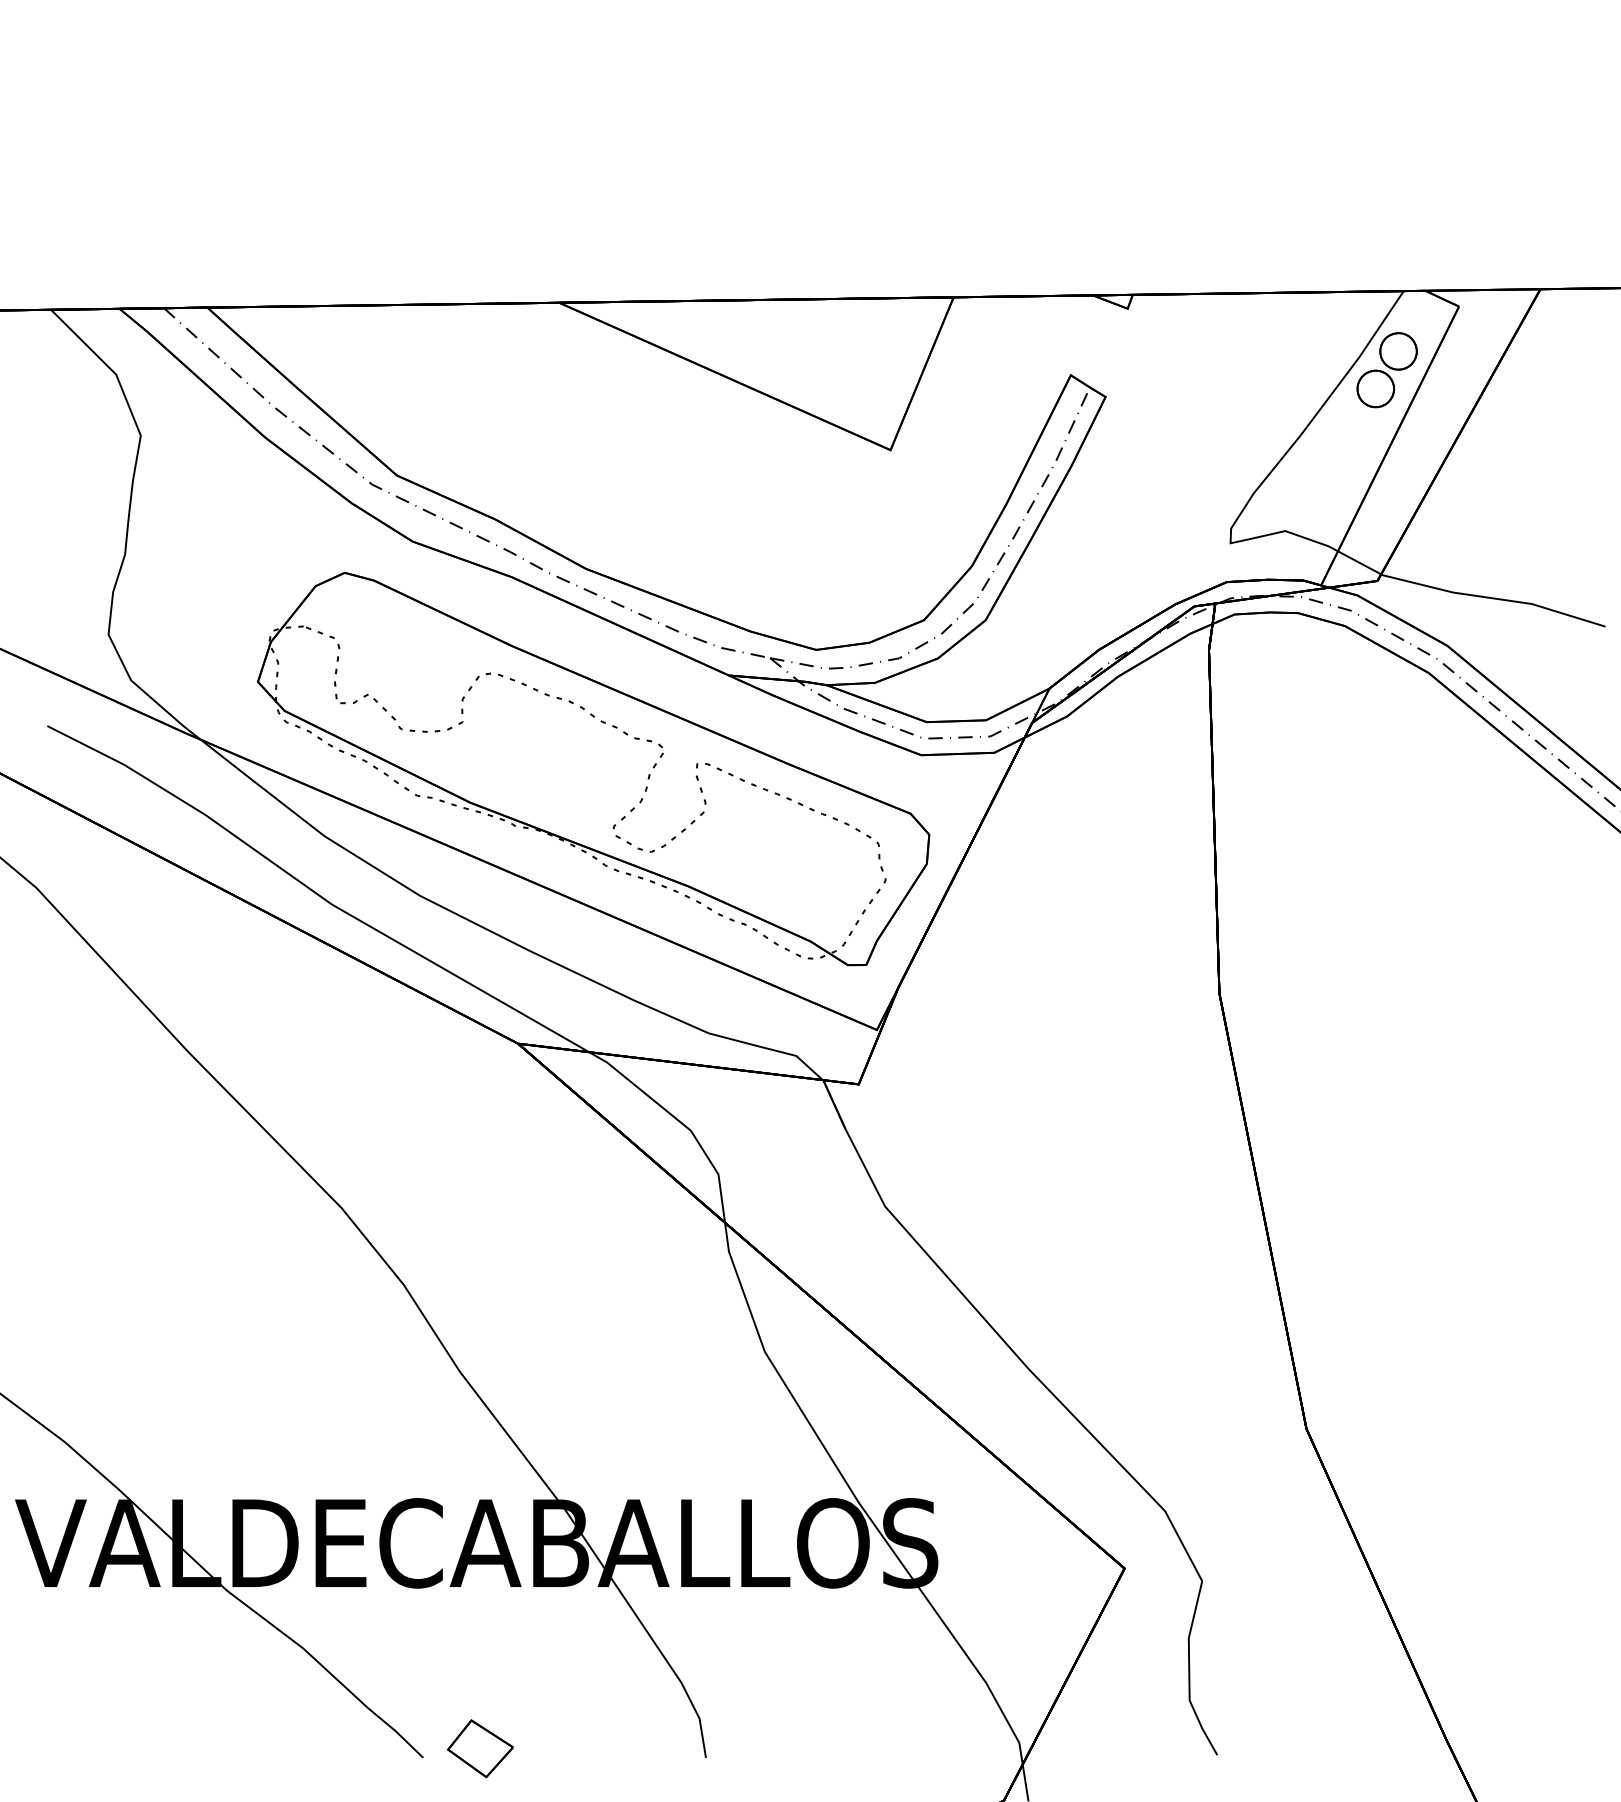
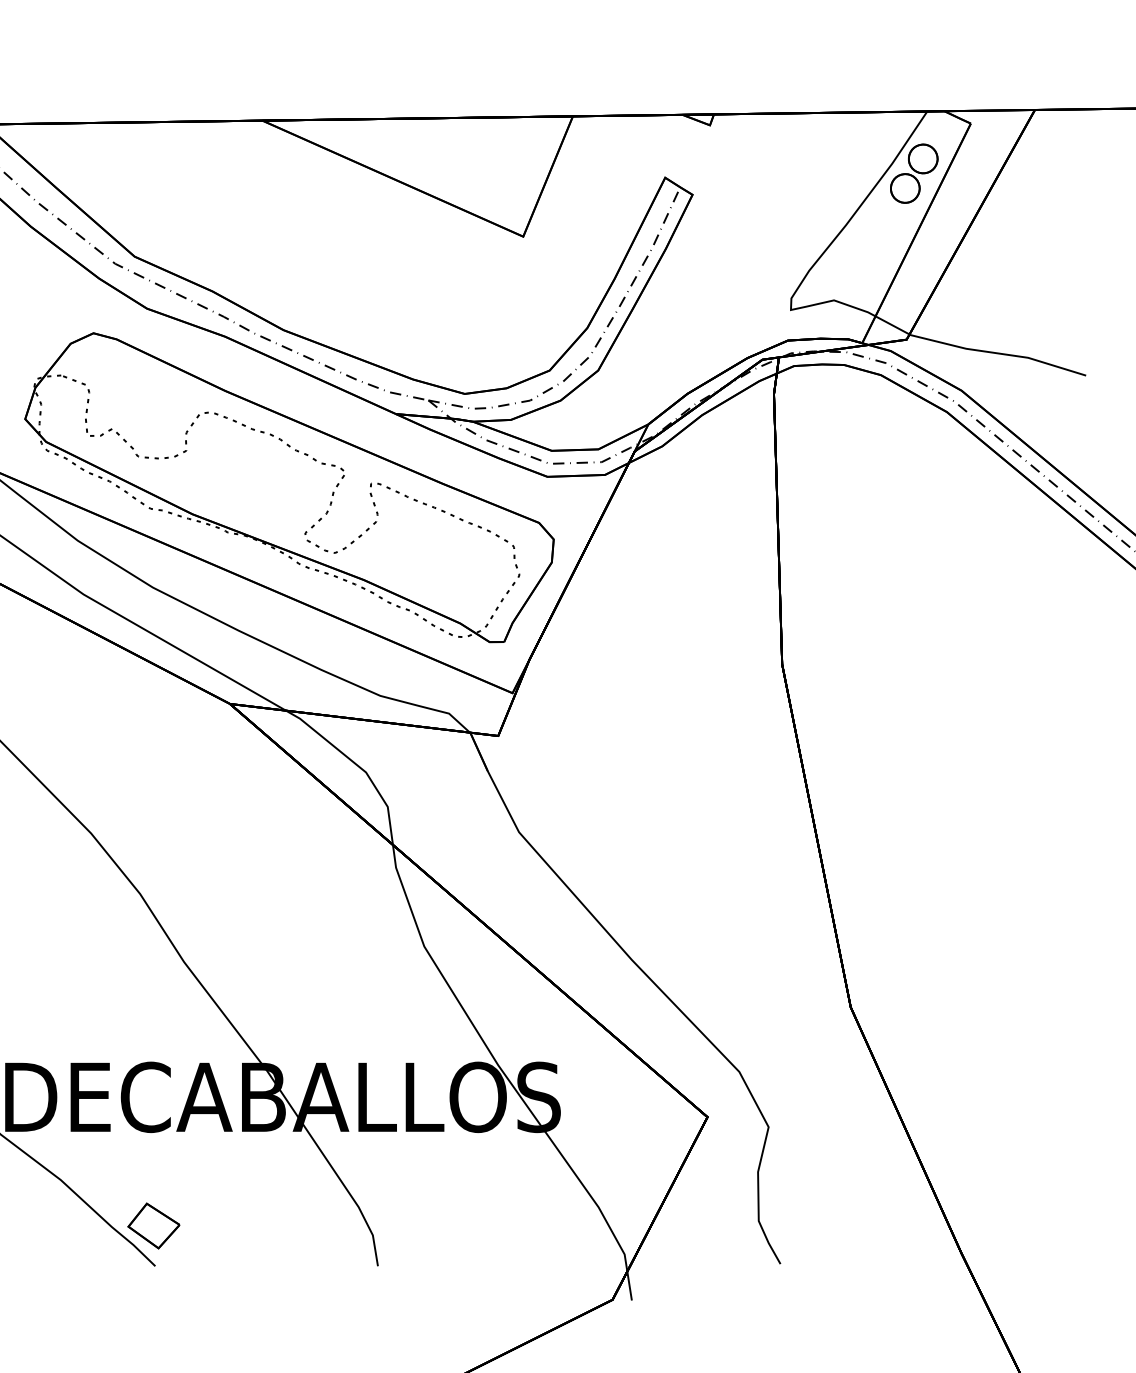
part: (480, 1748) -> (153, 1225), moved

